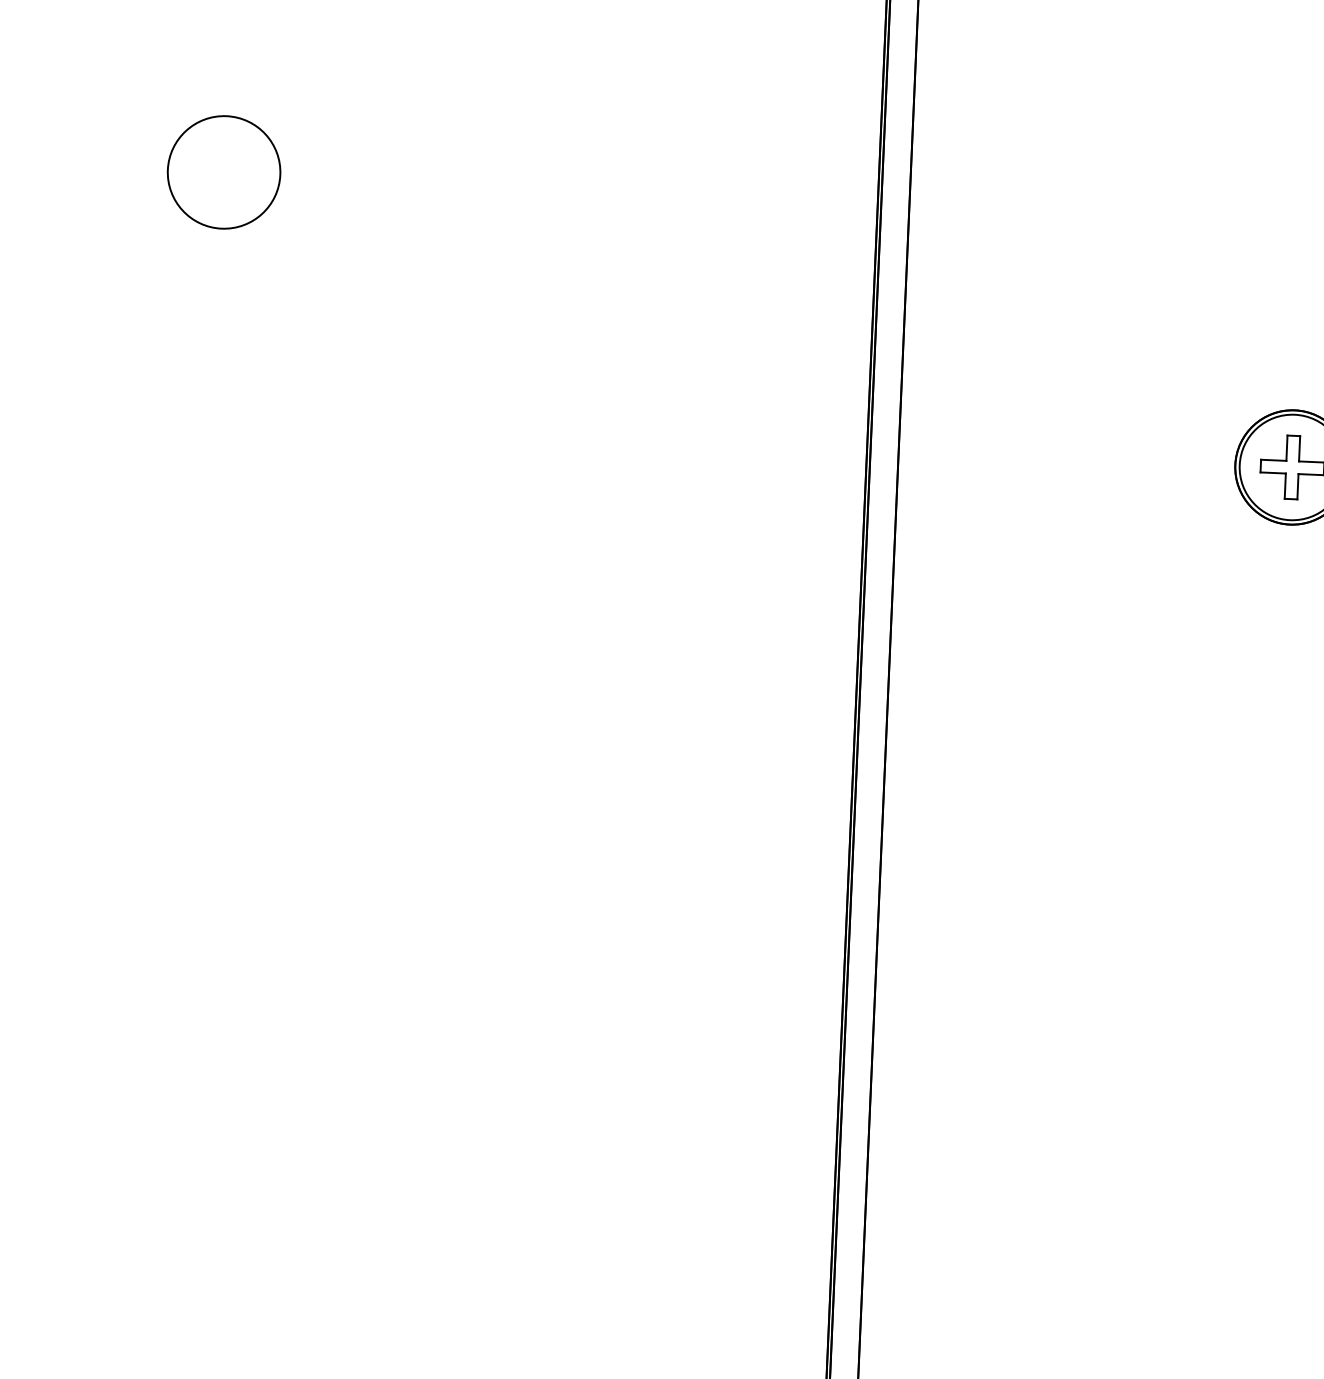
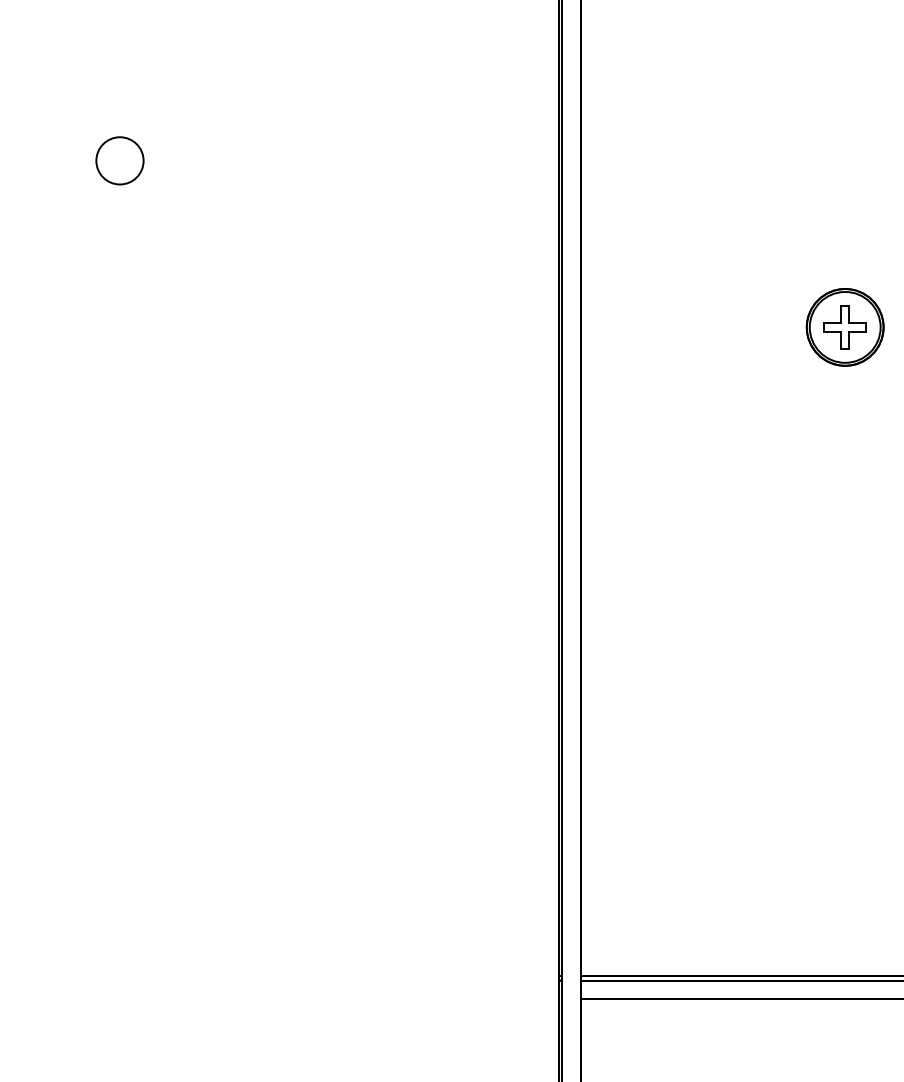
part: (223, 171) -> (119, 160), size x0.62

